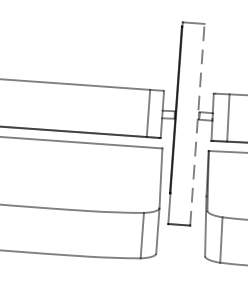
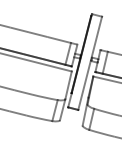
line: (197, 122) -> (90, 62), dashed -> solid

